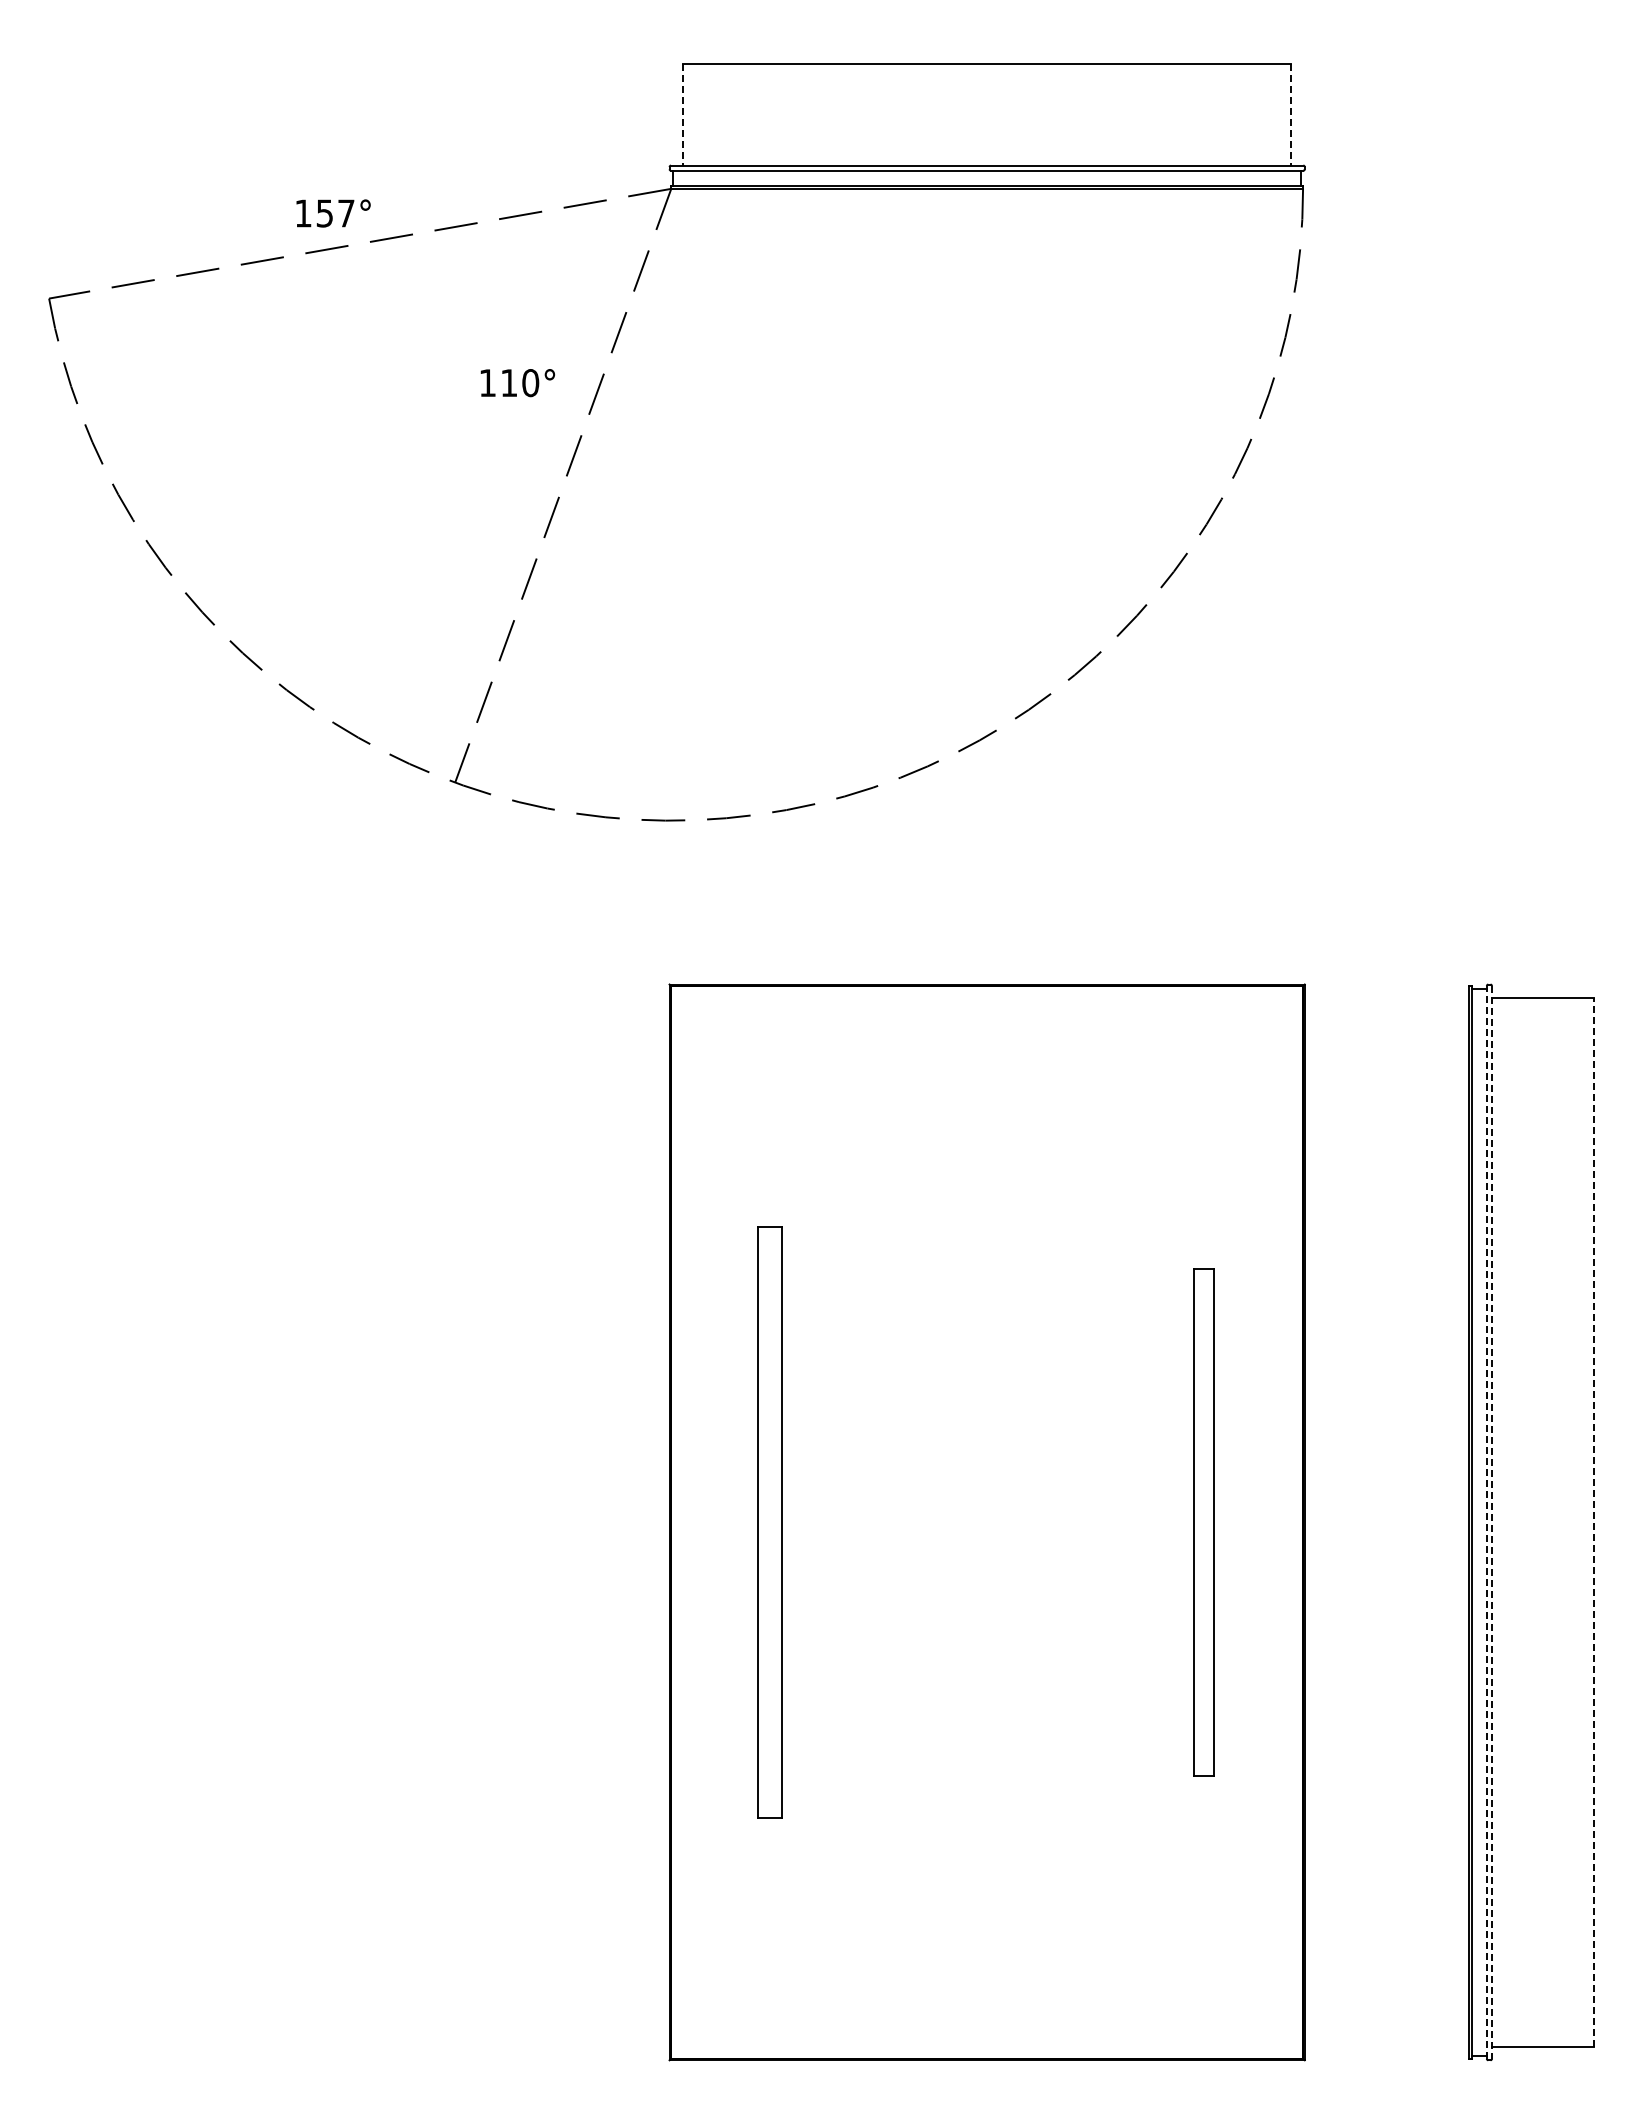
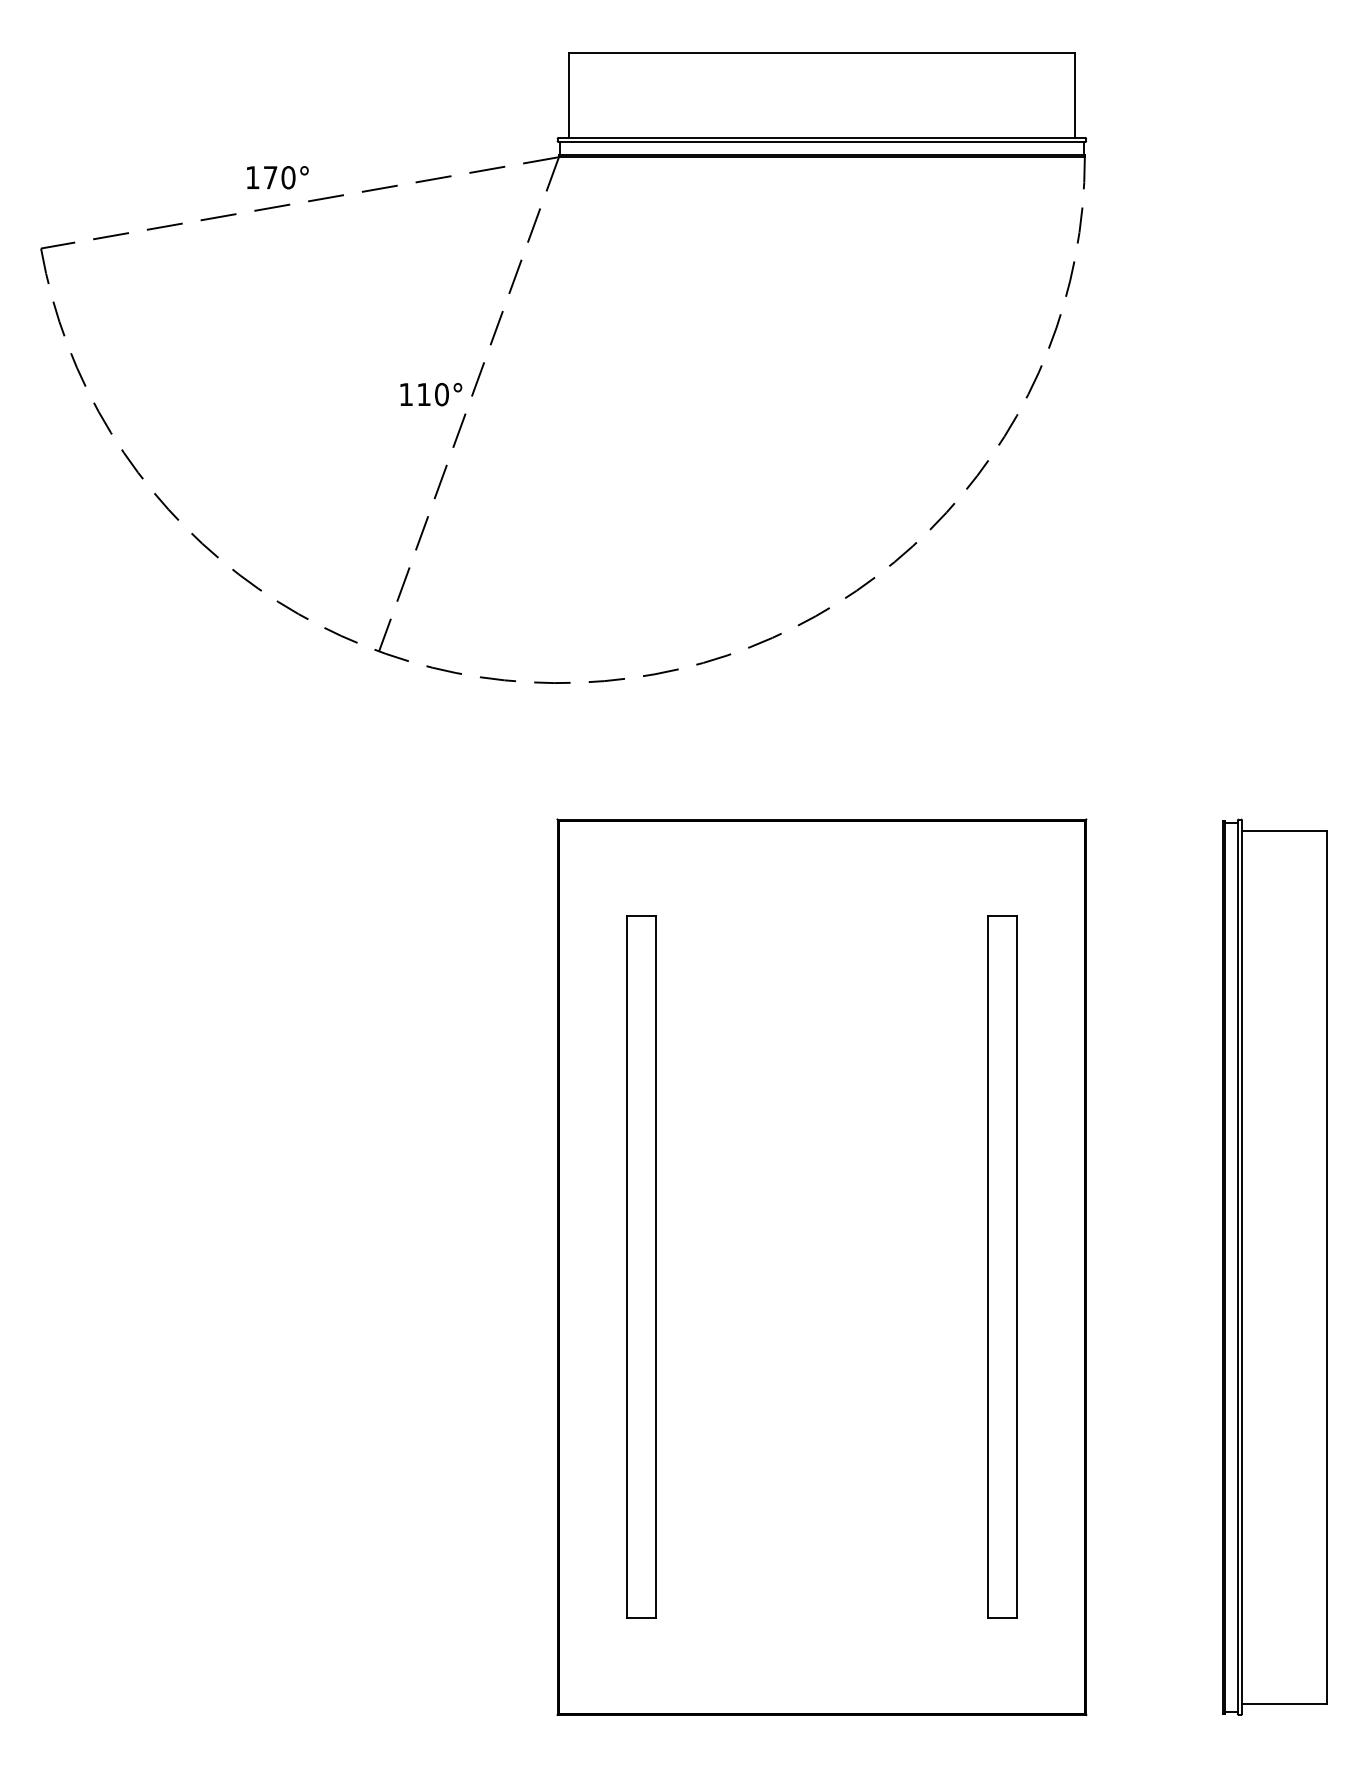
line: (683, 114) -> (569, 95), dashed -> solid
line: (1291, 114) -> (1075, 95), dashed -> solid
text: (335, 213) -> (279, 177), 157° -> 170°
text: (517, 383) -> (430, 394), moved
line: (1486, 1521) -> (1237, 1266), dashed -> solid
line: (1593, 1521) -> (1326, 1266), dashed -> solid
part: (769, 1522) -> (640, 1267), size x1.43
part: (1203, 1522) -> (1001, 1267), size x1.67
line: (1492, 1522) -> (1242, 1267), dashed -> solid

